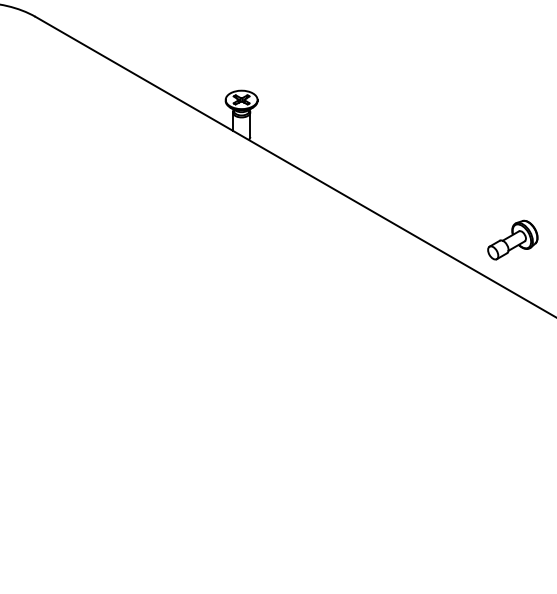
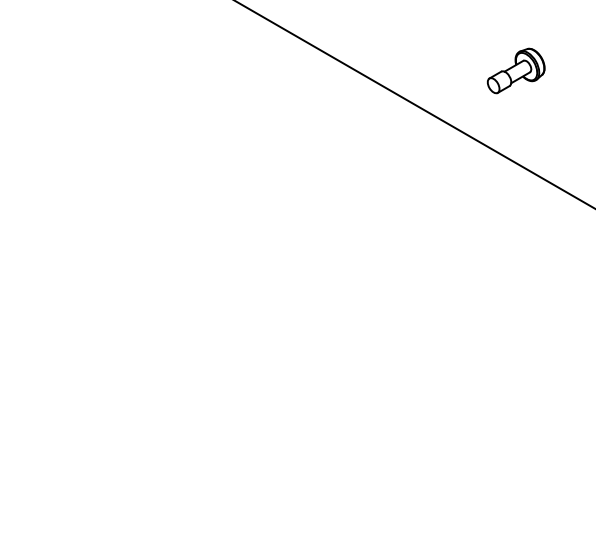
part: (512, 239) -> (515, 70), moved

